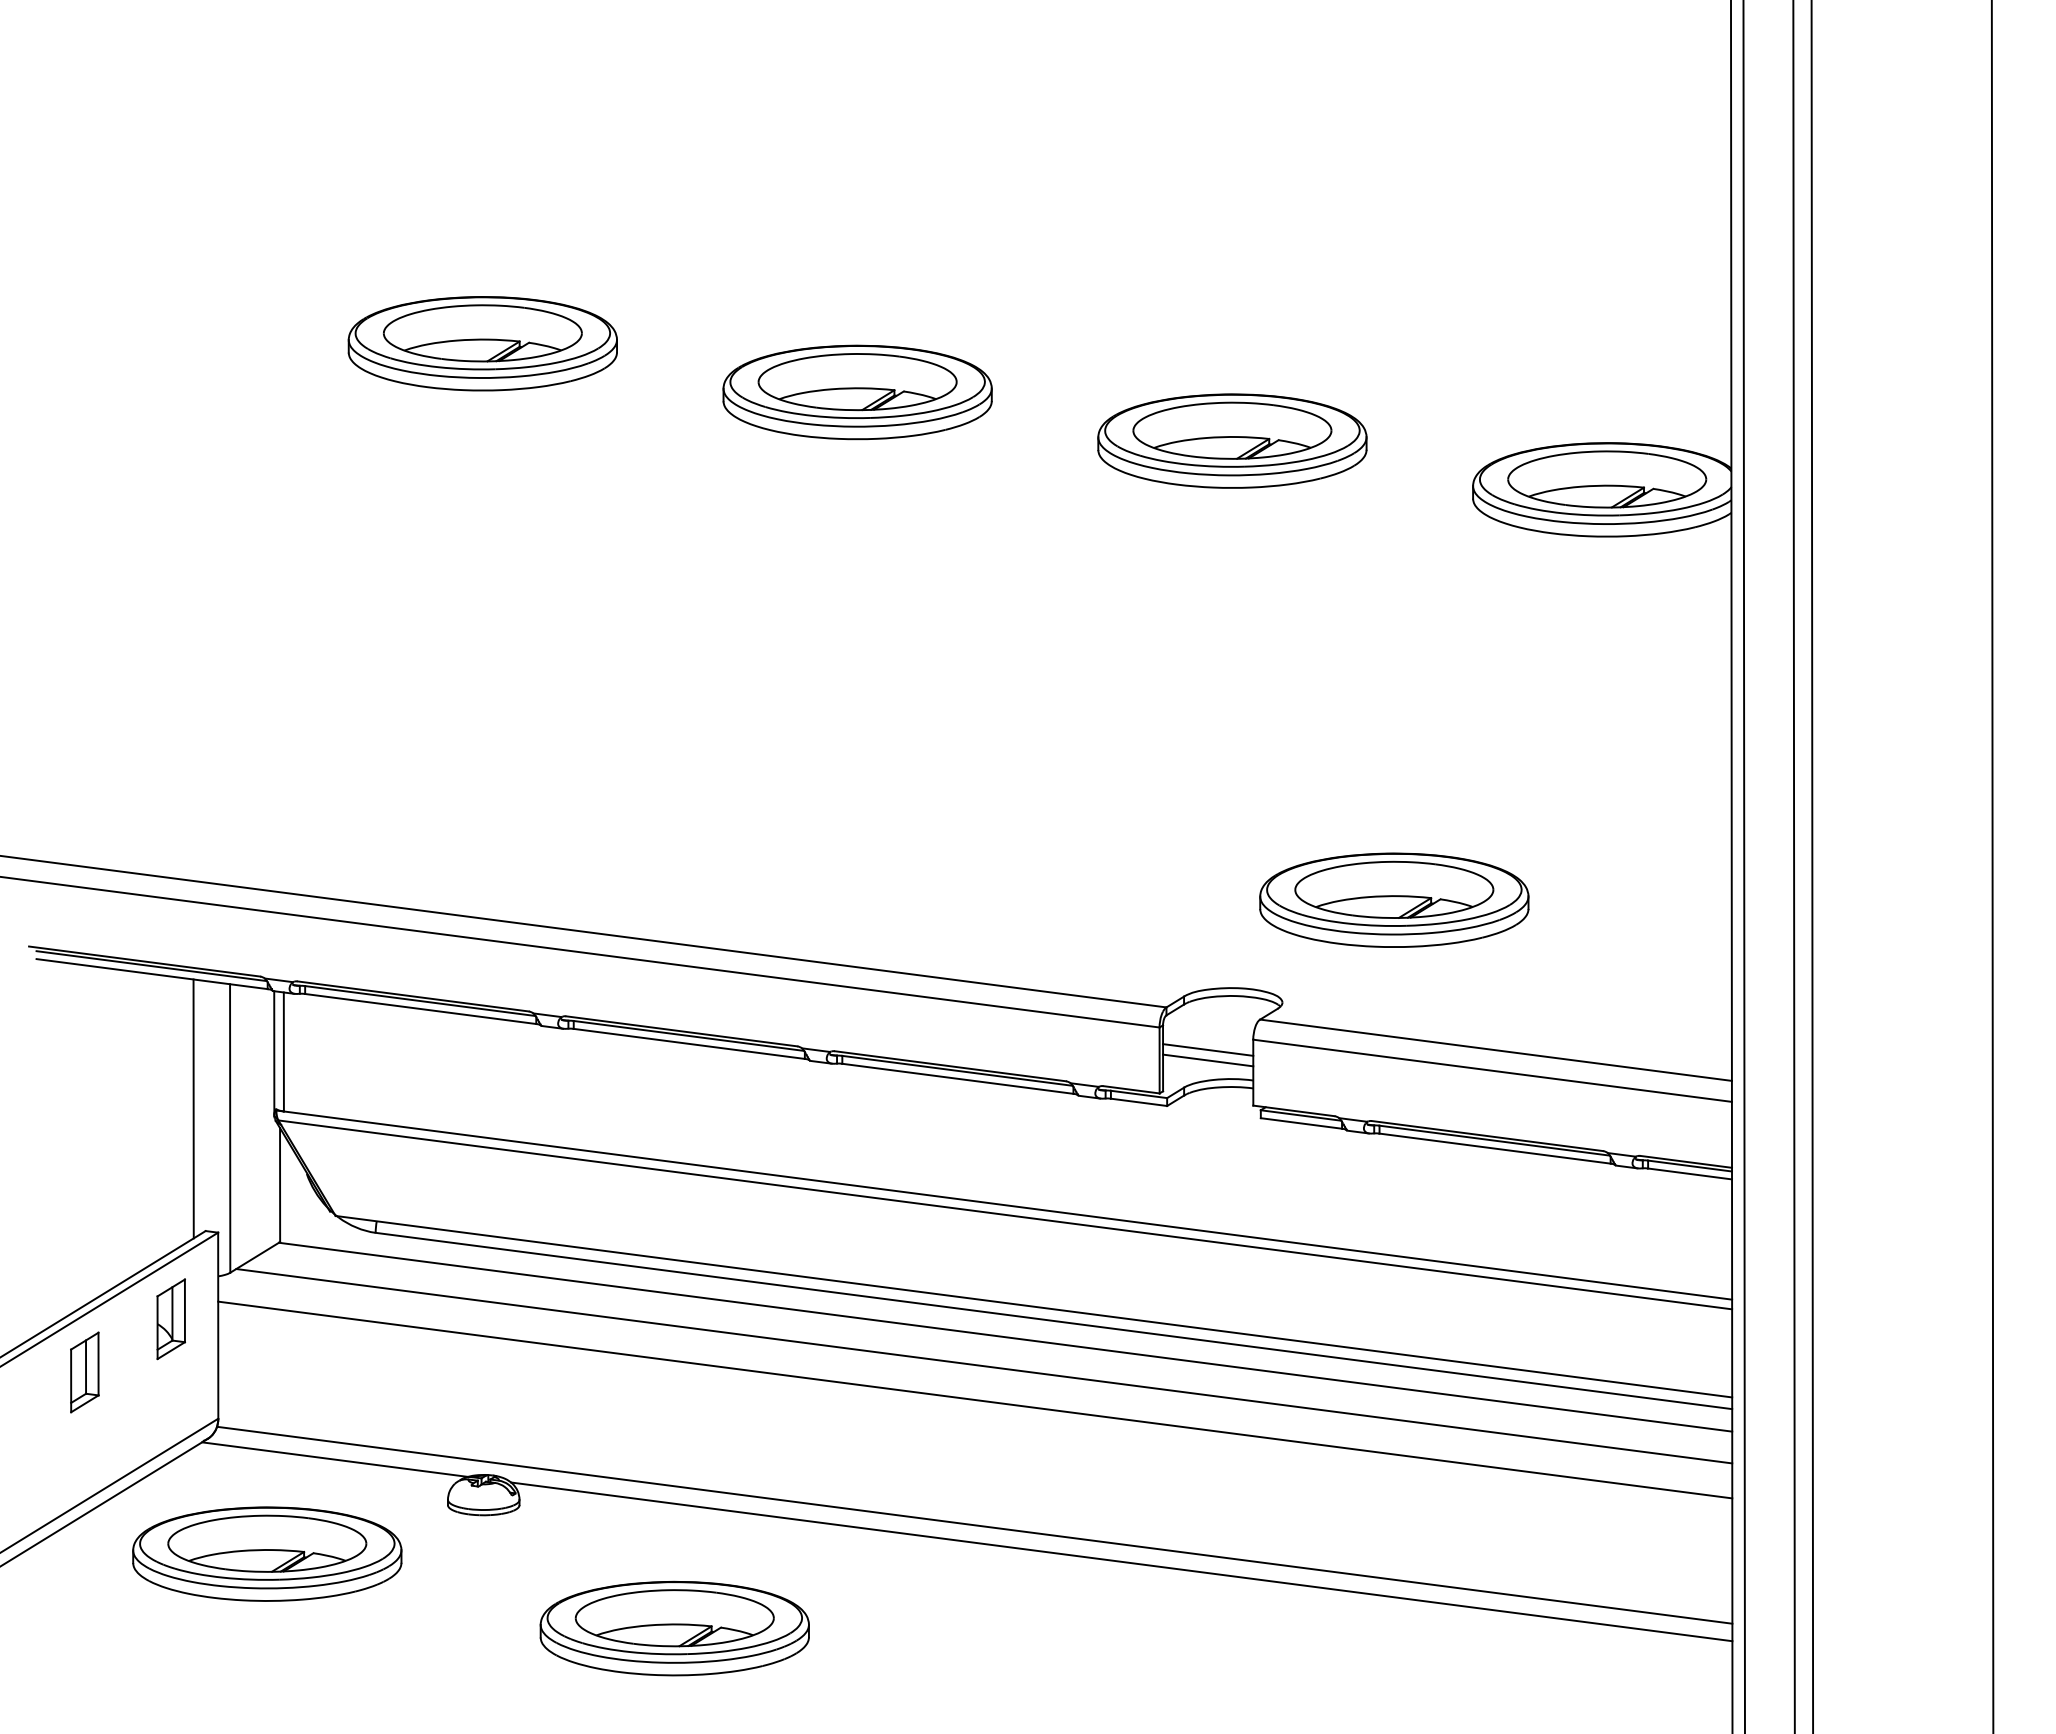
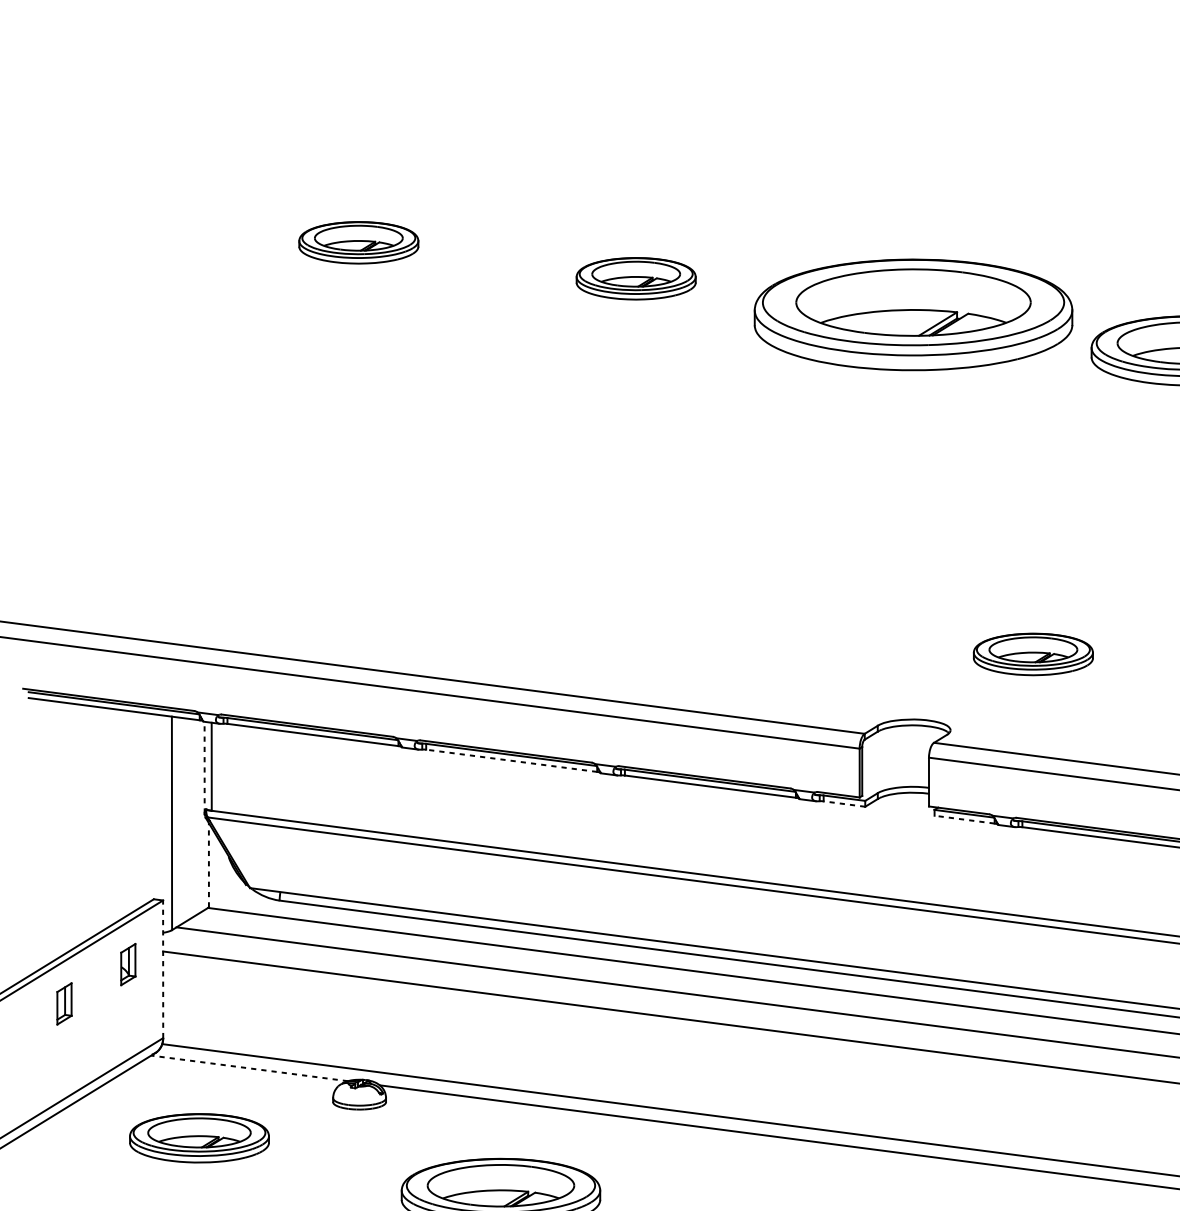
part: (482, 343) -> (358, 242), size x0.6
part: (857, 392) -> (636, 278), size x0.6
part: (1232, 440) -> (913, 314), size x1.6
part: (1394, 899) -> (1033, 653), size x0.6
line: (689, 1043) -> (511, 760), solid -> dashed
line: (1208, 1049) -> (895, 764), removed
line: (274, 1052) -> (204, 767), solid -> dashed
line: (1208, 1060) -> (895, 773), removed
line: (1138, 1102) -> (844, 804), solid -> dashed
line: (193, 1108) -> (144, 808), removed
line: (1301, 1123) -> (964, 819), solid -> dashed
line: (280, 1185) -> (209, 865), solid -> dashed
part: (170, 1319) -> (127, 964), size x0.7
line: (218, 1325) -> (163, 969), solid -> dashed
part: (84, 1372) -> (64, 1003), size x0.7
line: (334, 1459) -> (249, 1068), solid -> dashed
part: (267, 1553) -> (199, 1137), size x0.7

